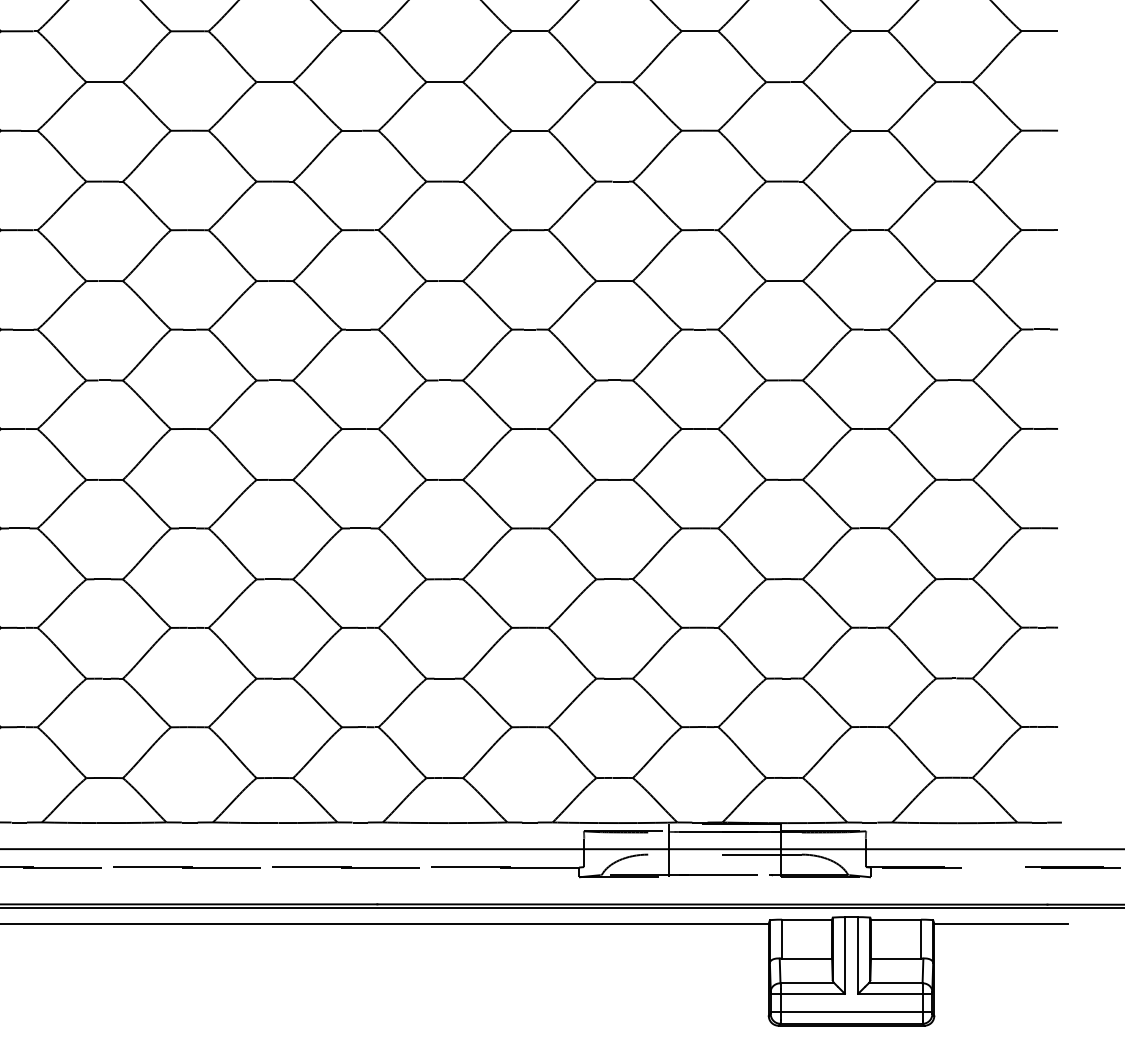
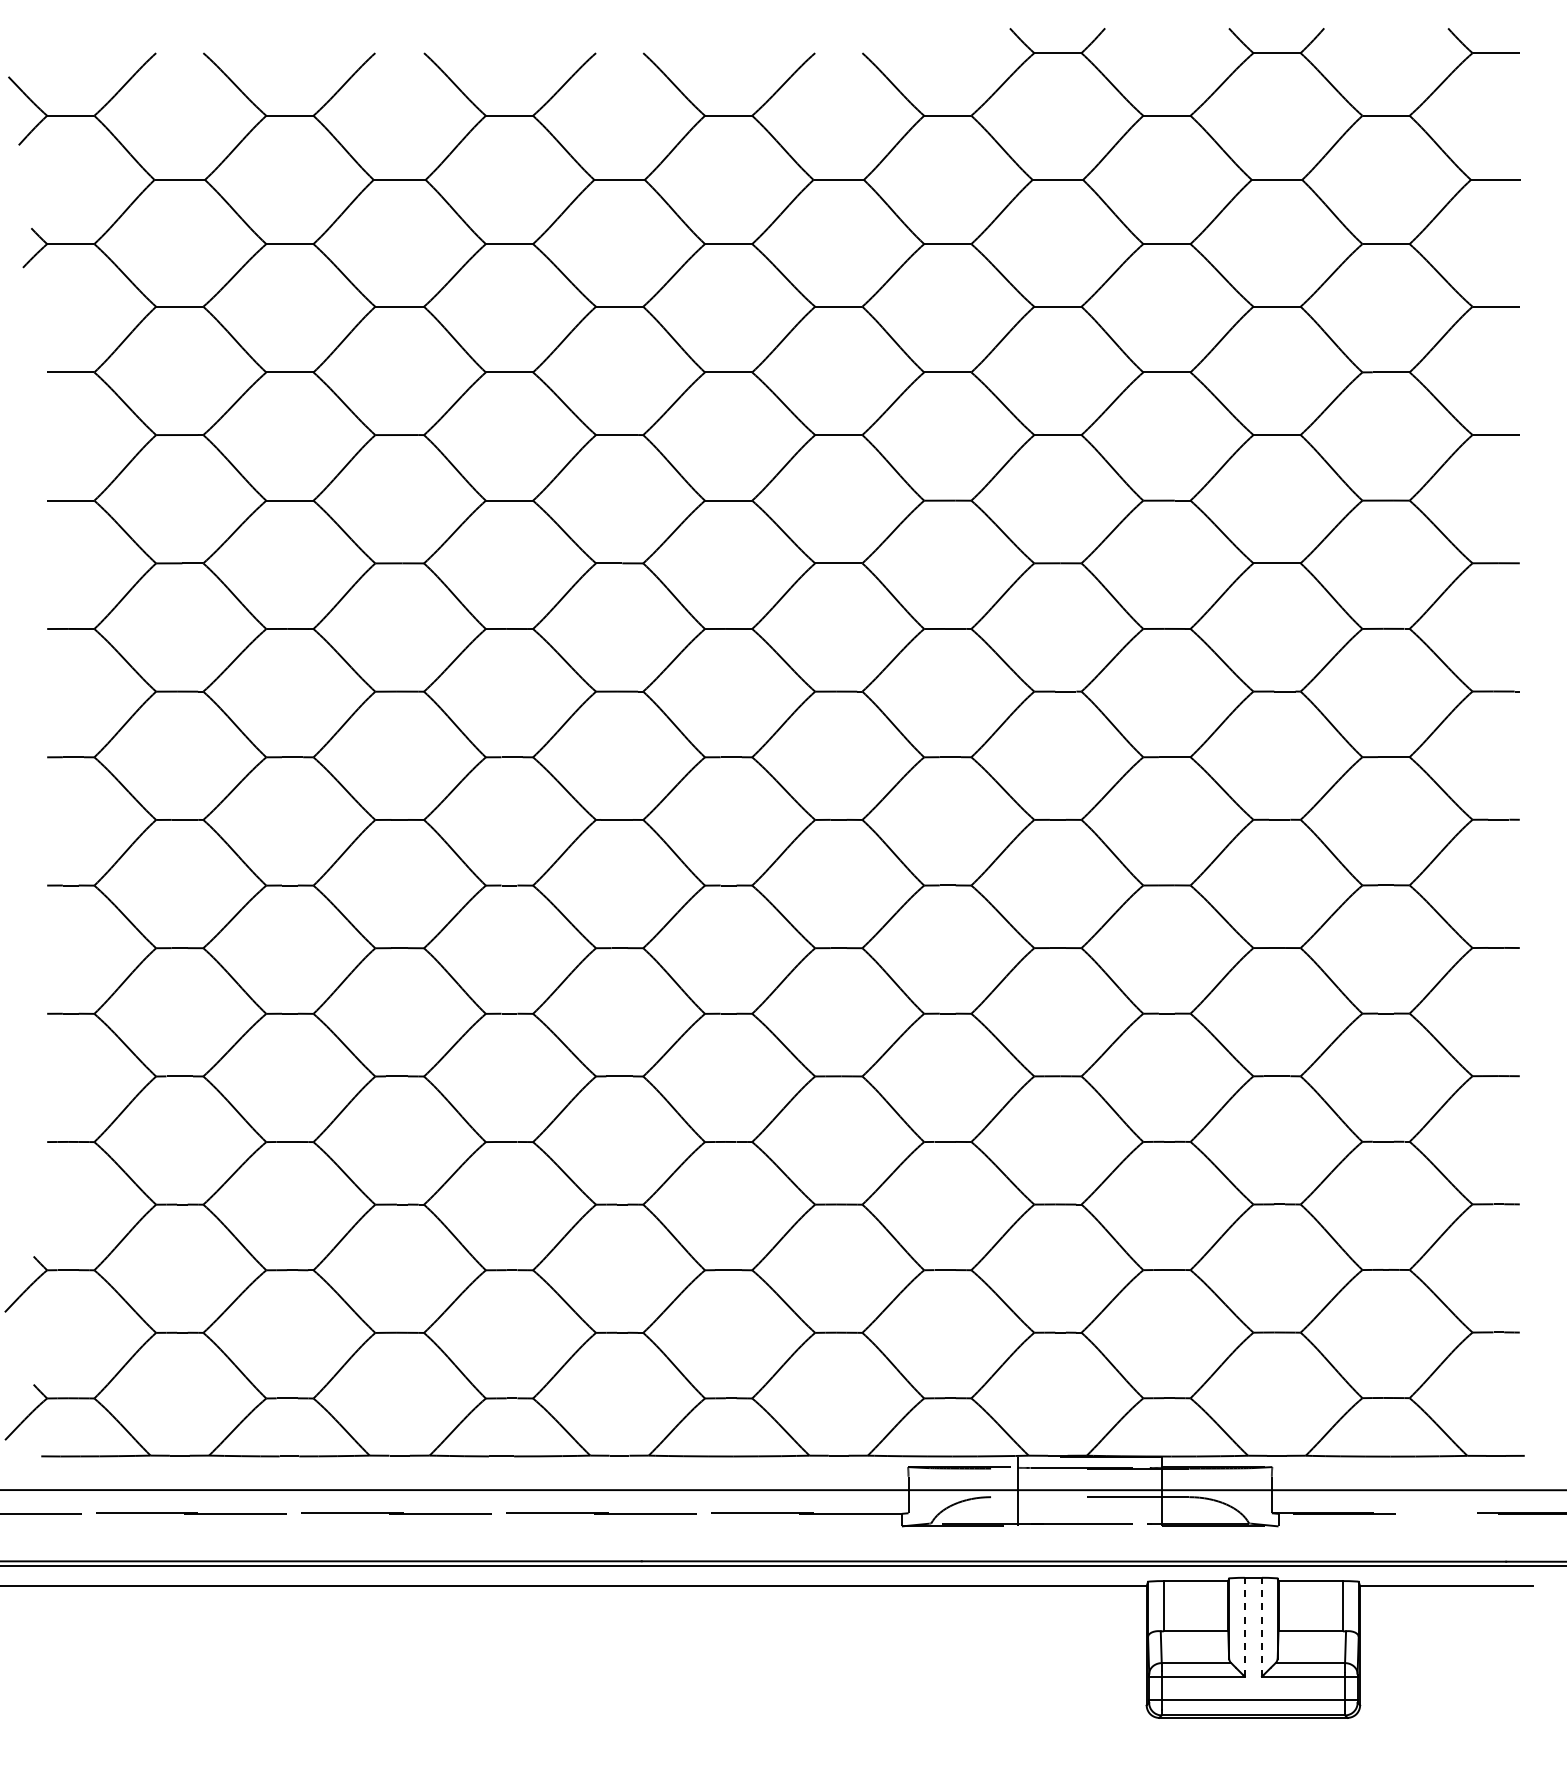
line: (844, 954) -> (1244, 1626), solid -> dashed
line: (858, 954) -> (1262, 1626), solid -> dashed

